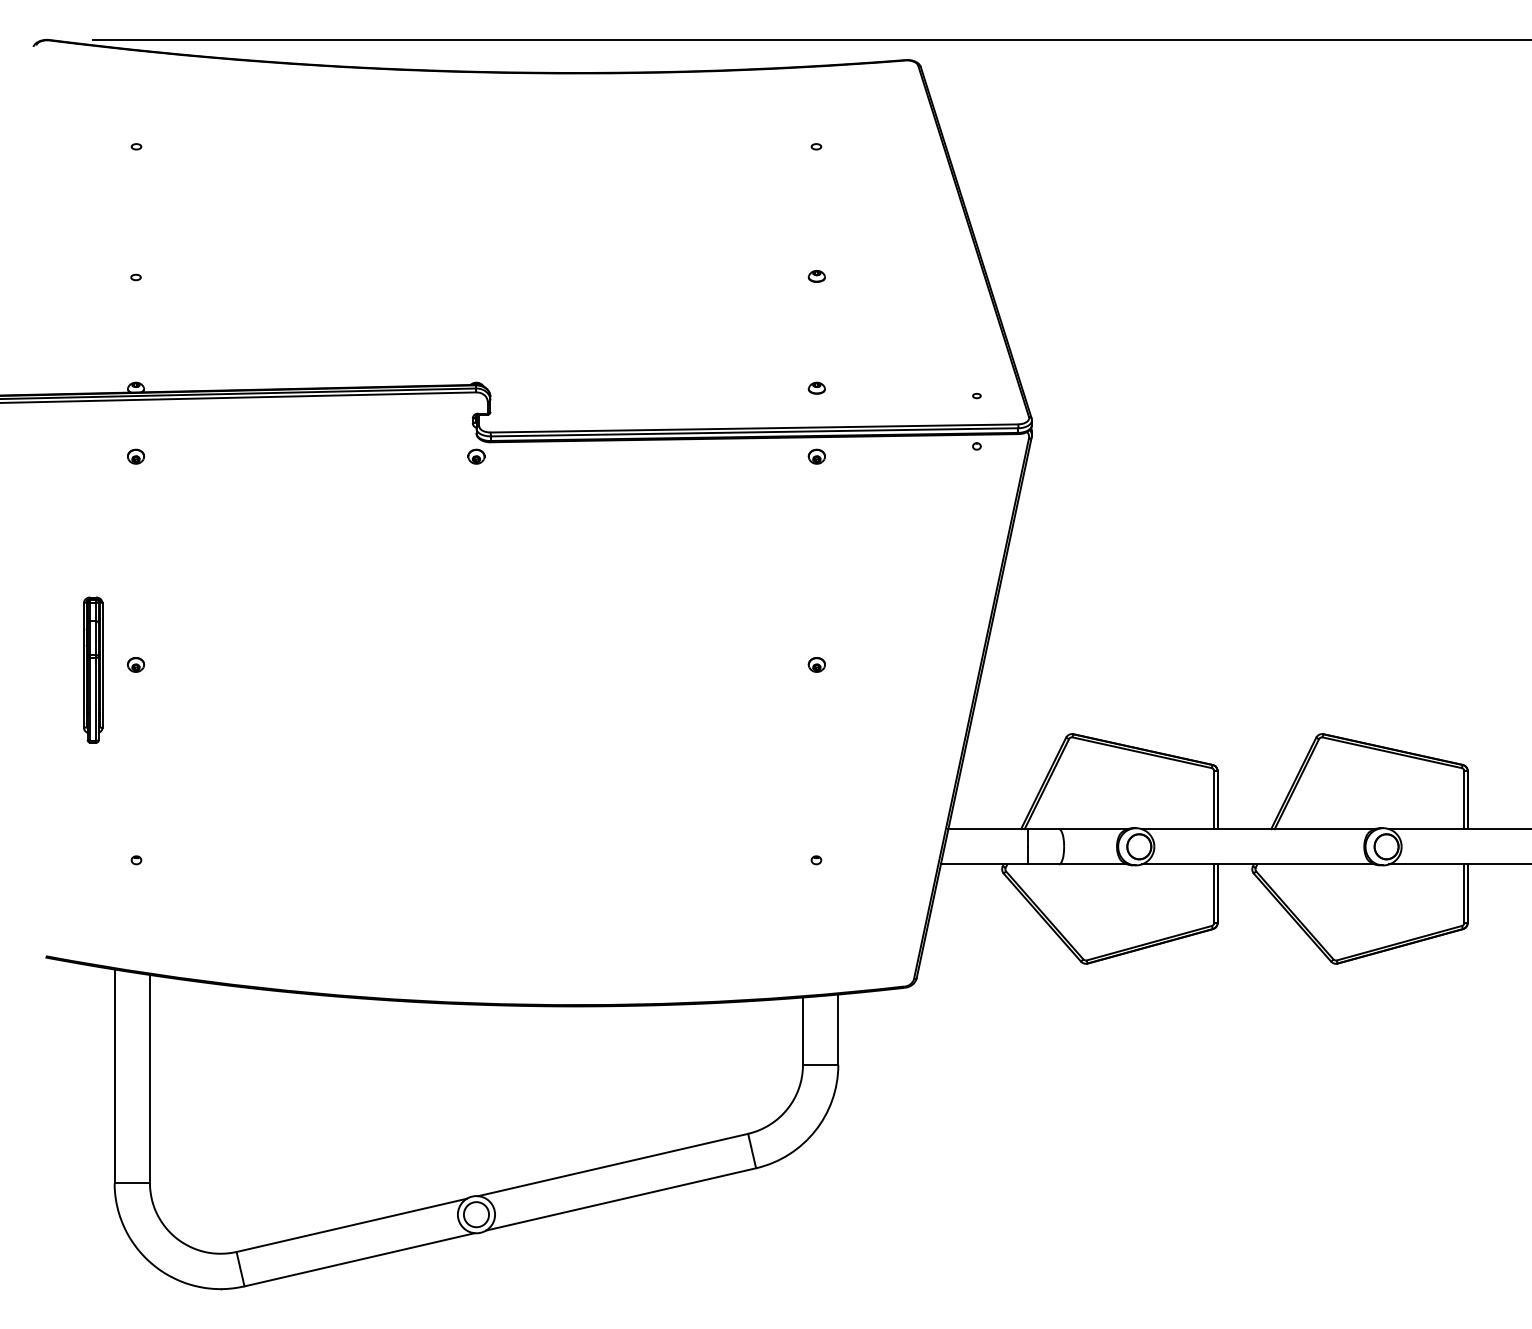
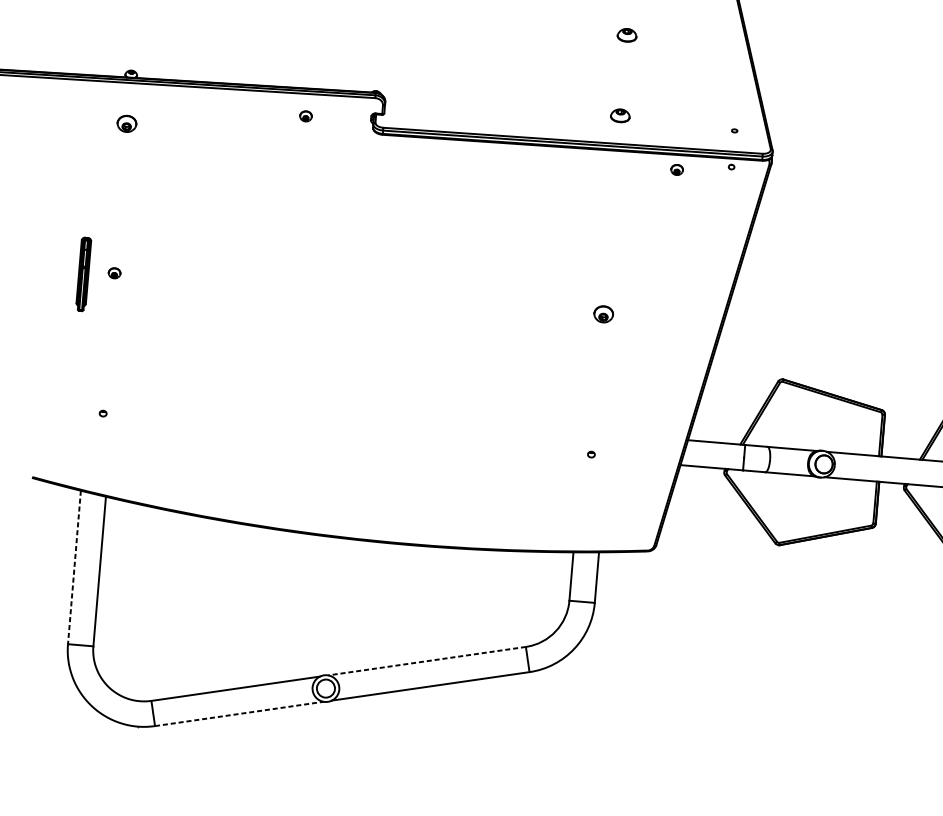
part: (816, 276) -> (626, 35), size x1.6
part: (816, 387) -> (619, 115), size x1.6
part: (136, 456) -> (127, 123), size x1.6
part: (476, 456) -> (306, 116), moved
part: (816, 456) -> (676, 169), moved
part: (816, 664) -> (603, 314), size x1.6
part: (93, 669) -> (83, 274), size x0.7
line: (114, 1076) -> (74, 567), solid -> dashed
line: (613, 1165) -> (427, 661), solid -> dashed
line: (360, 1259) -> (239, 713), solid -> dashed

